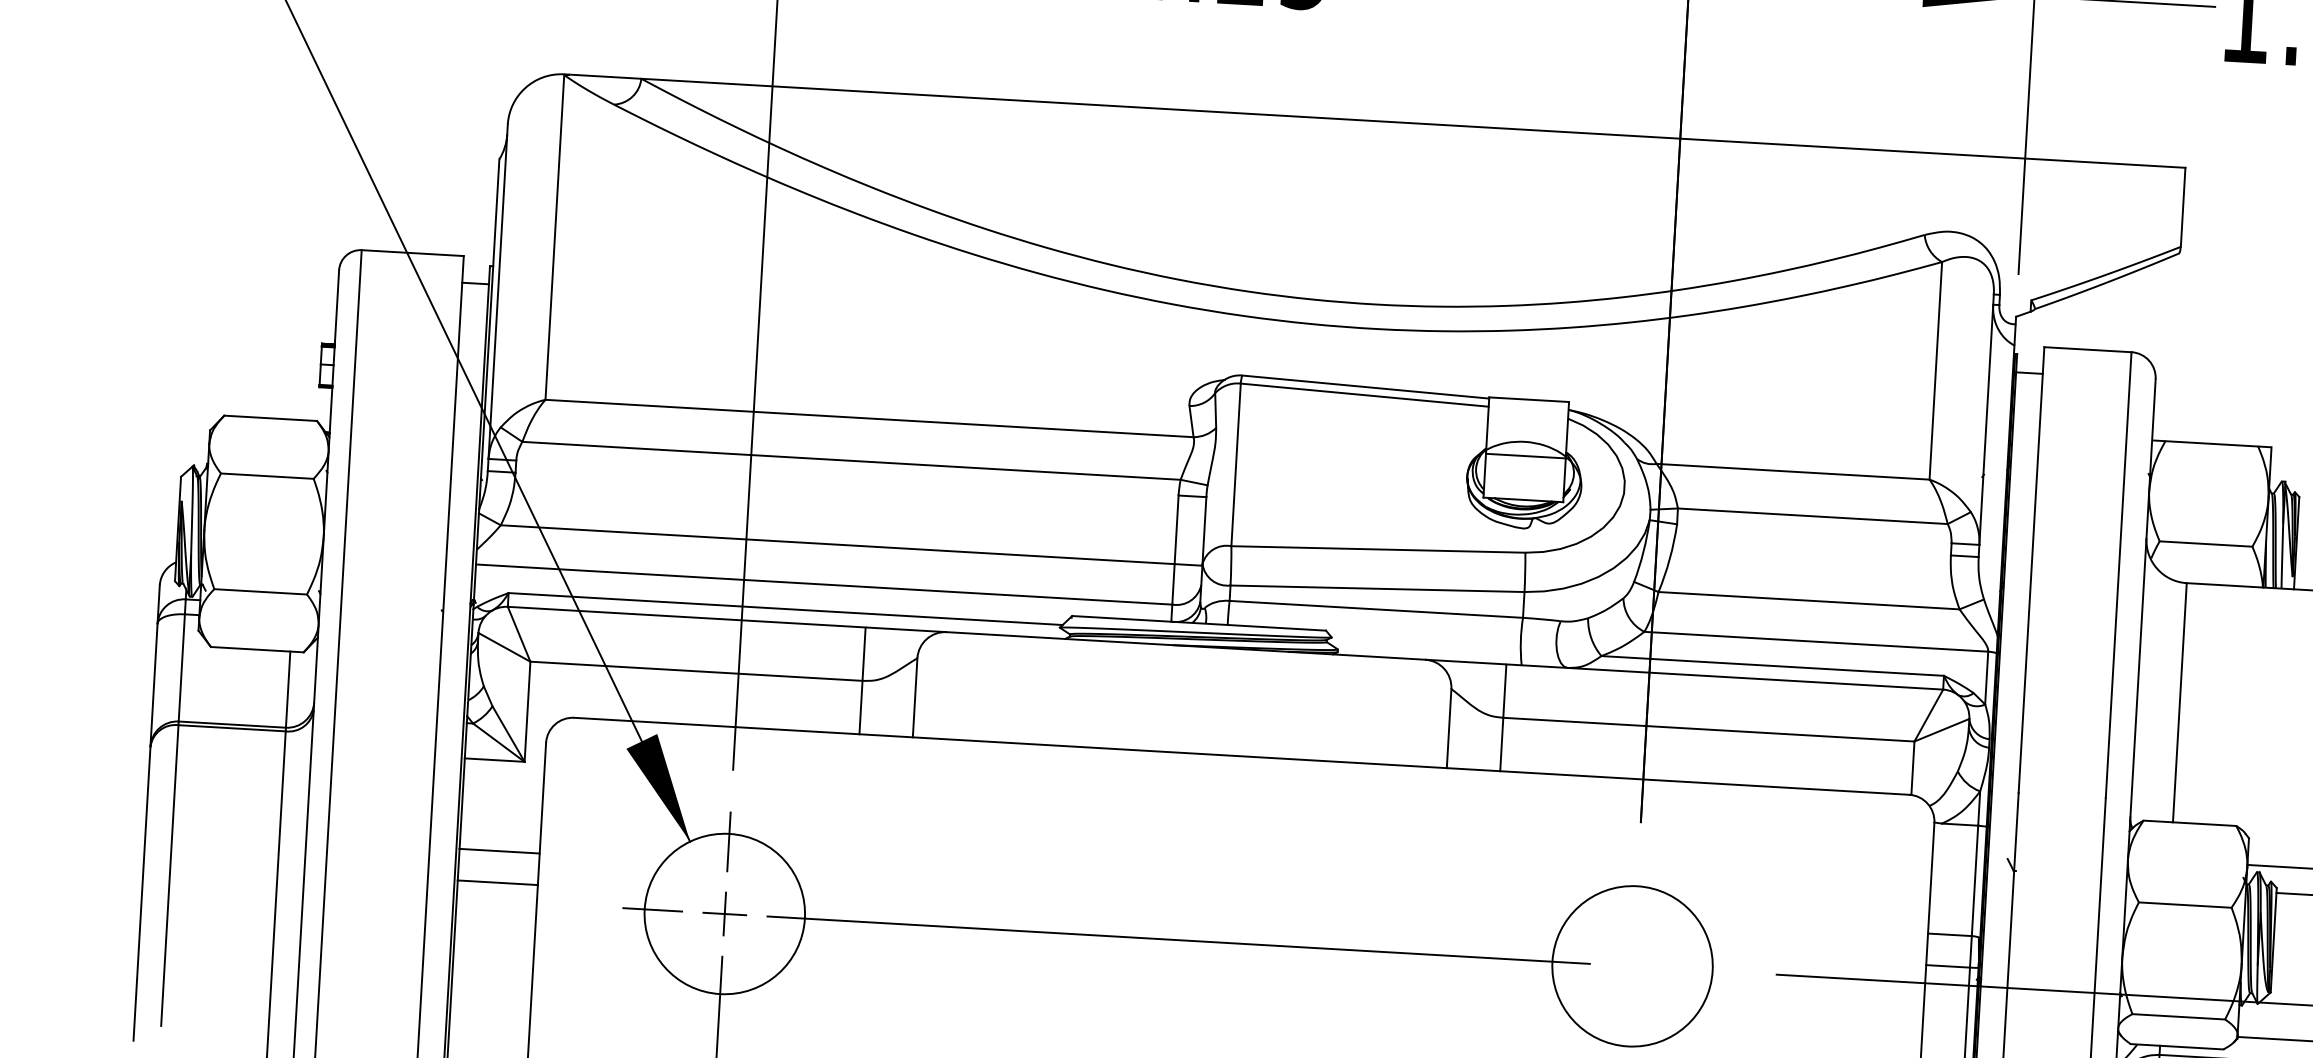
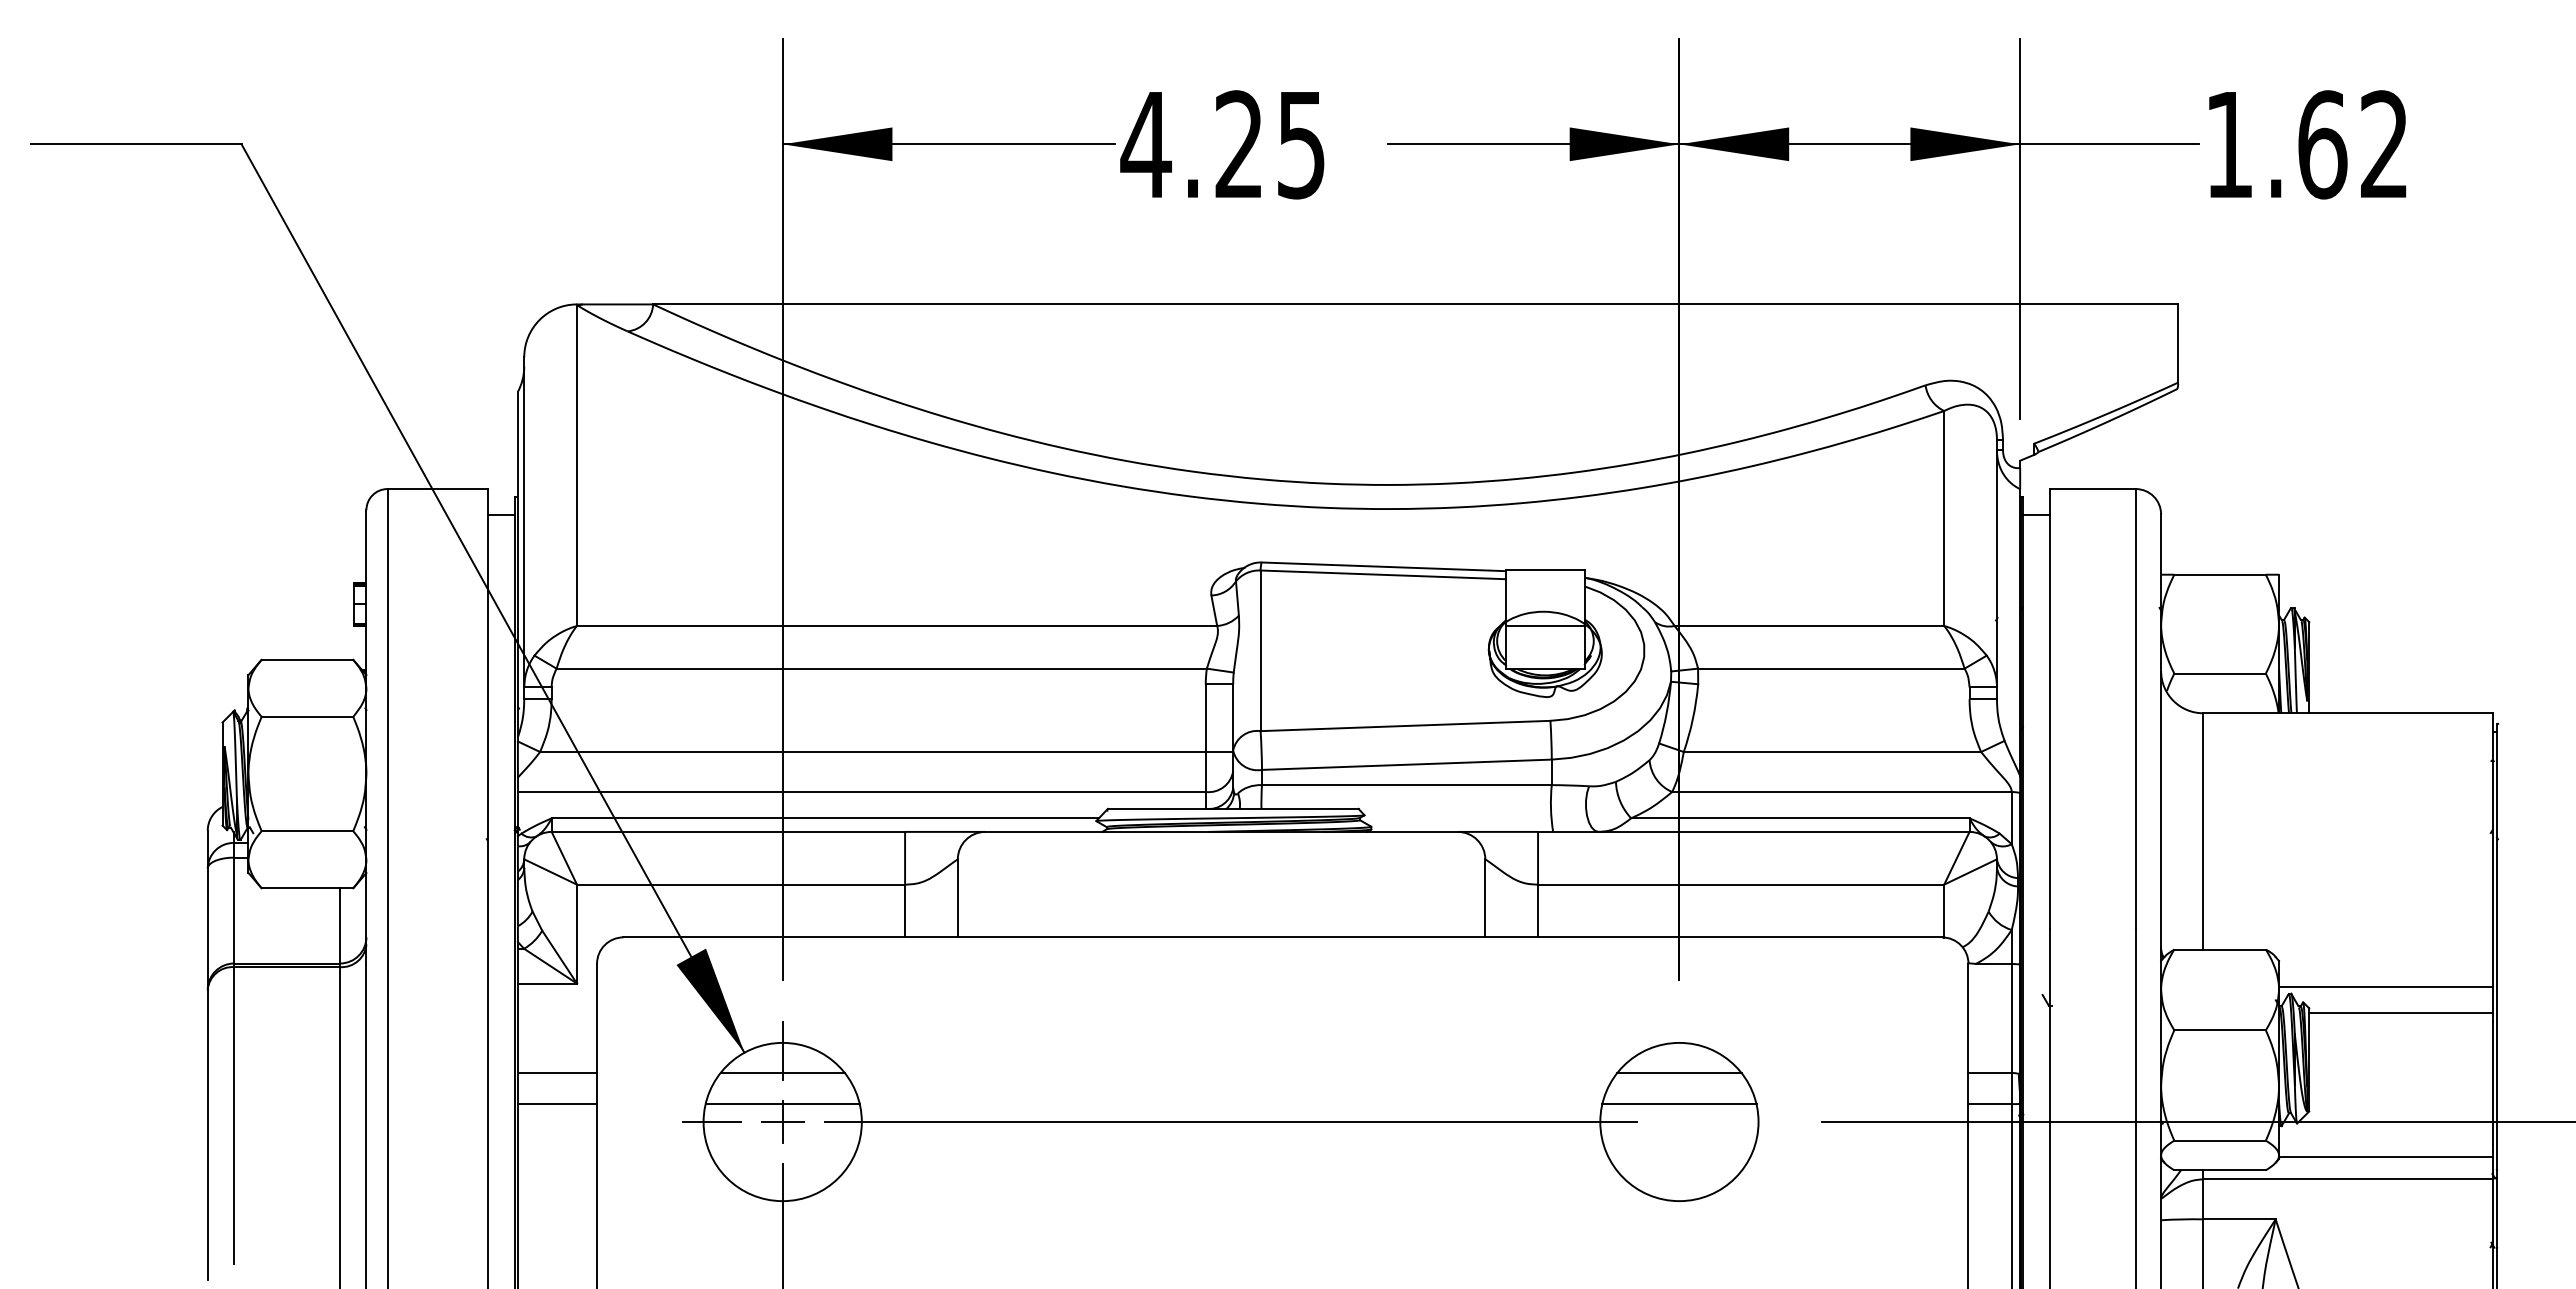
line: (727, 863) -> (782, 1072), added
line: (725, 896) -> (782, 1104), added
line: (1635, 916) -> (1679, 1072), added
line: (1633, 948) -> (1679, 1104), added

